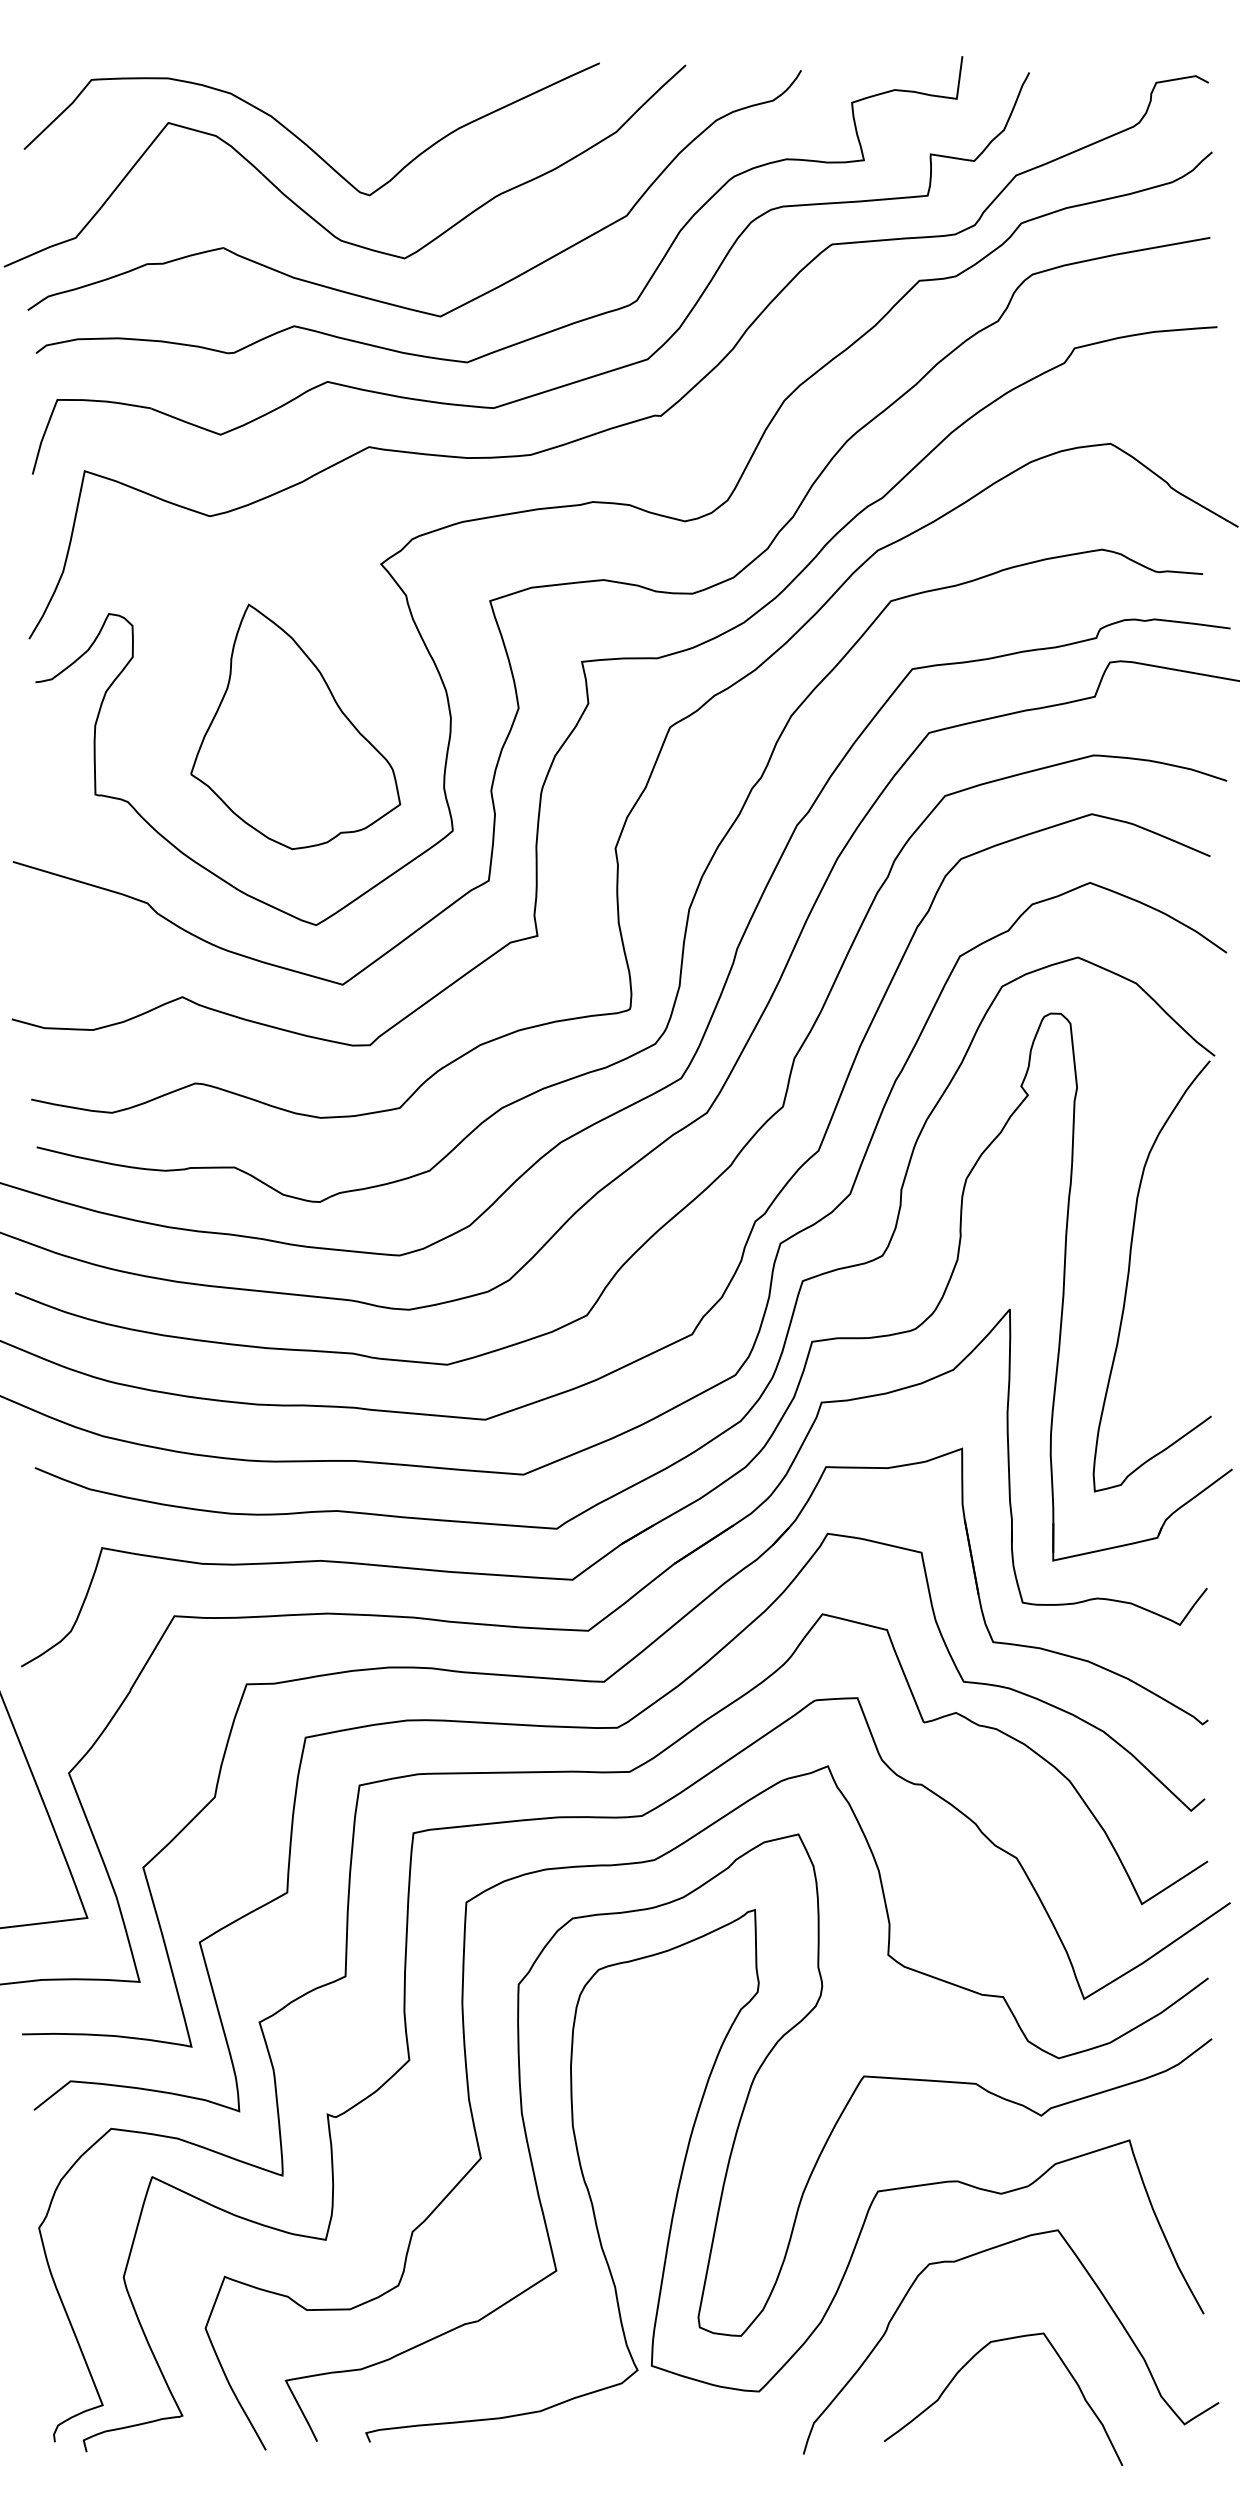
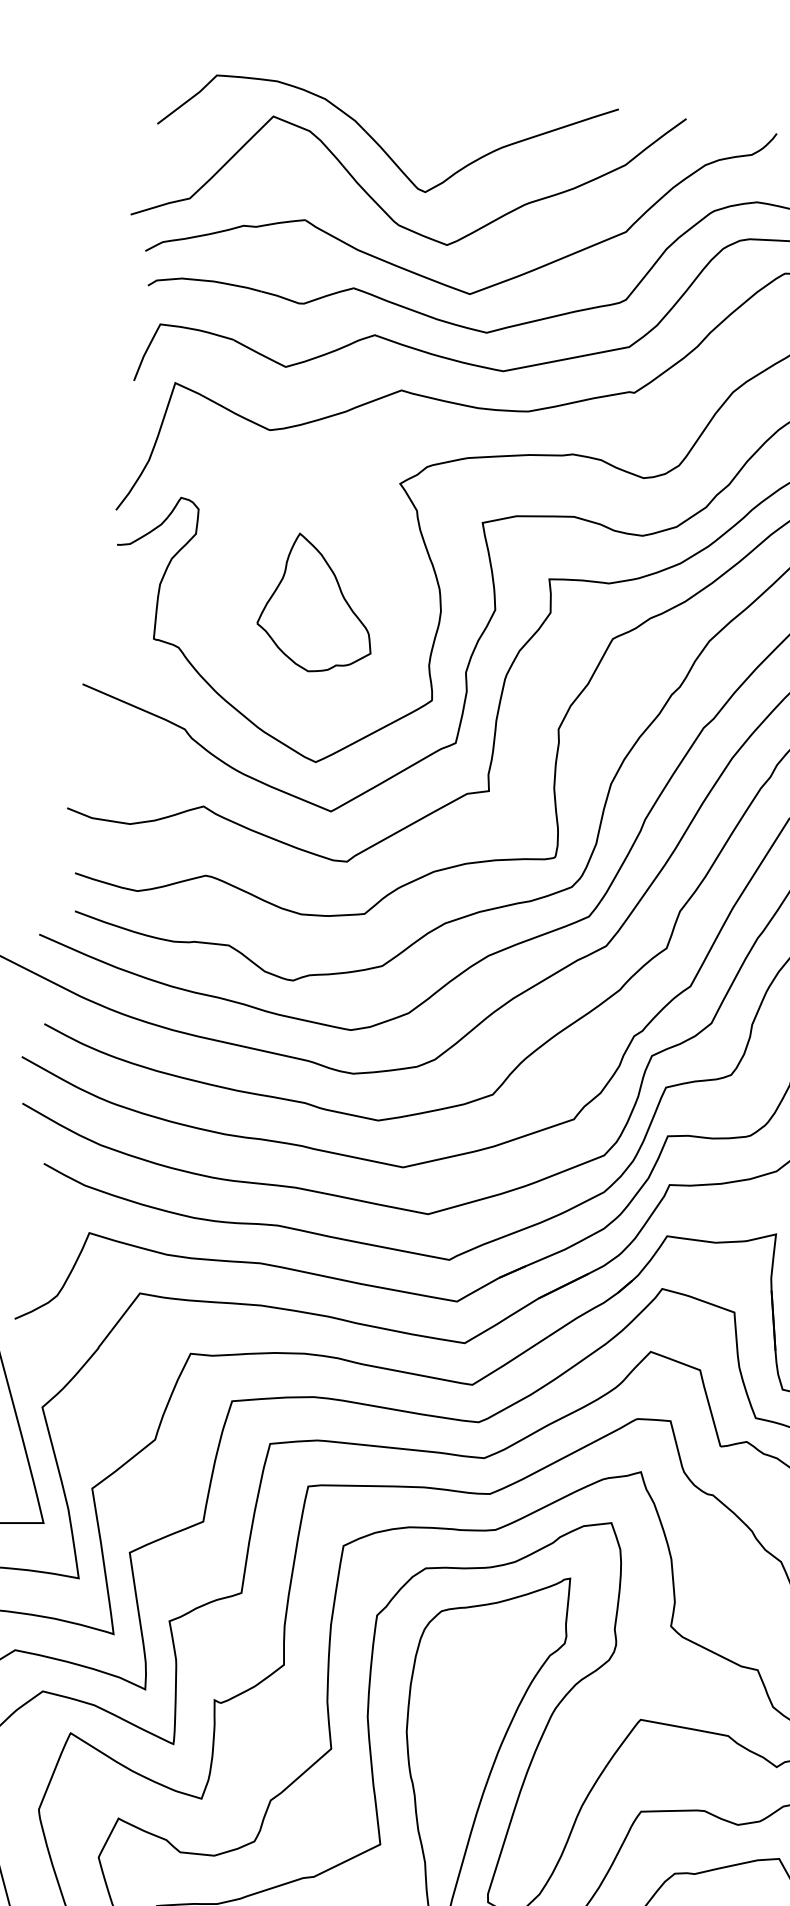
part: (295, 726) -> (317, 603), size x0.7

